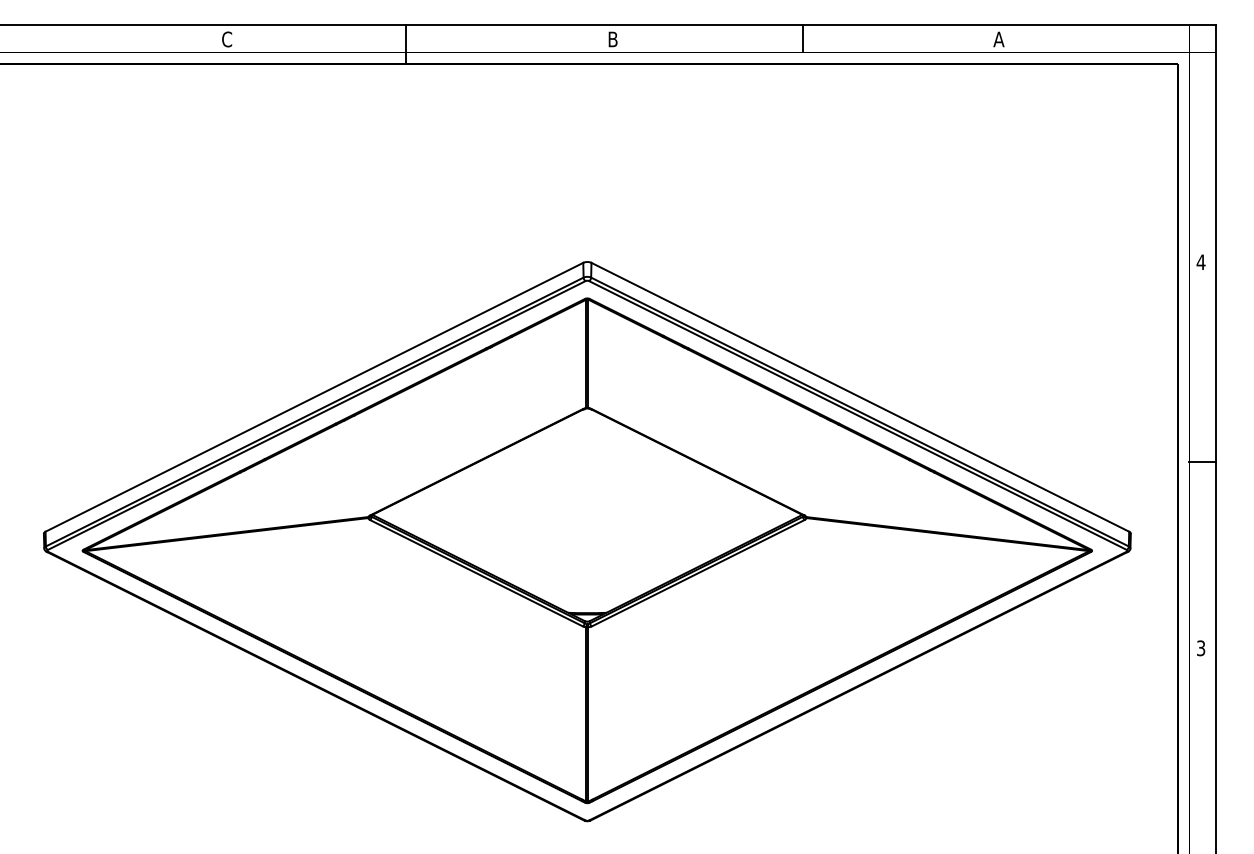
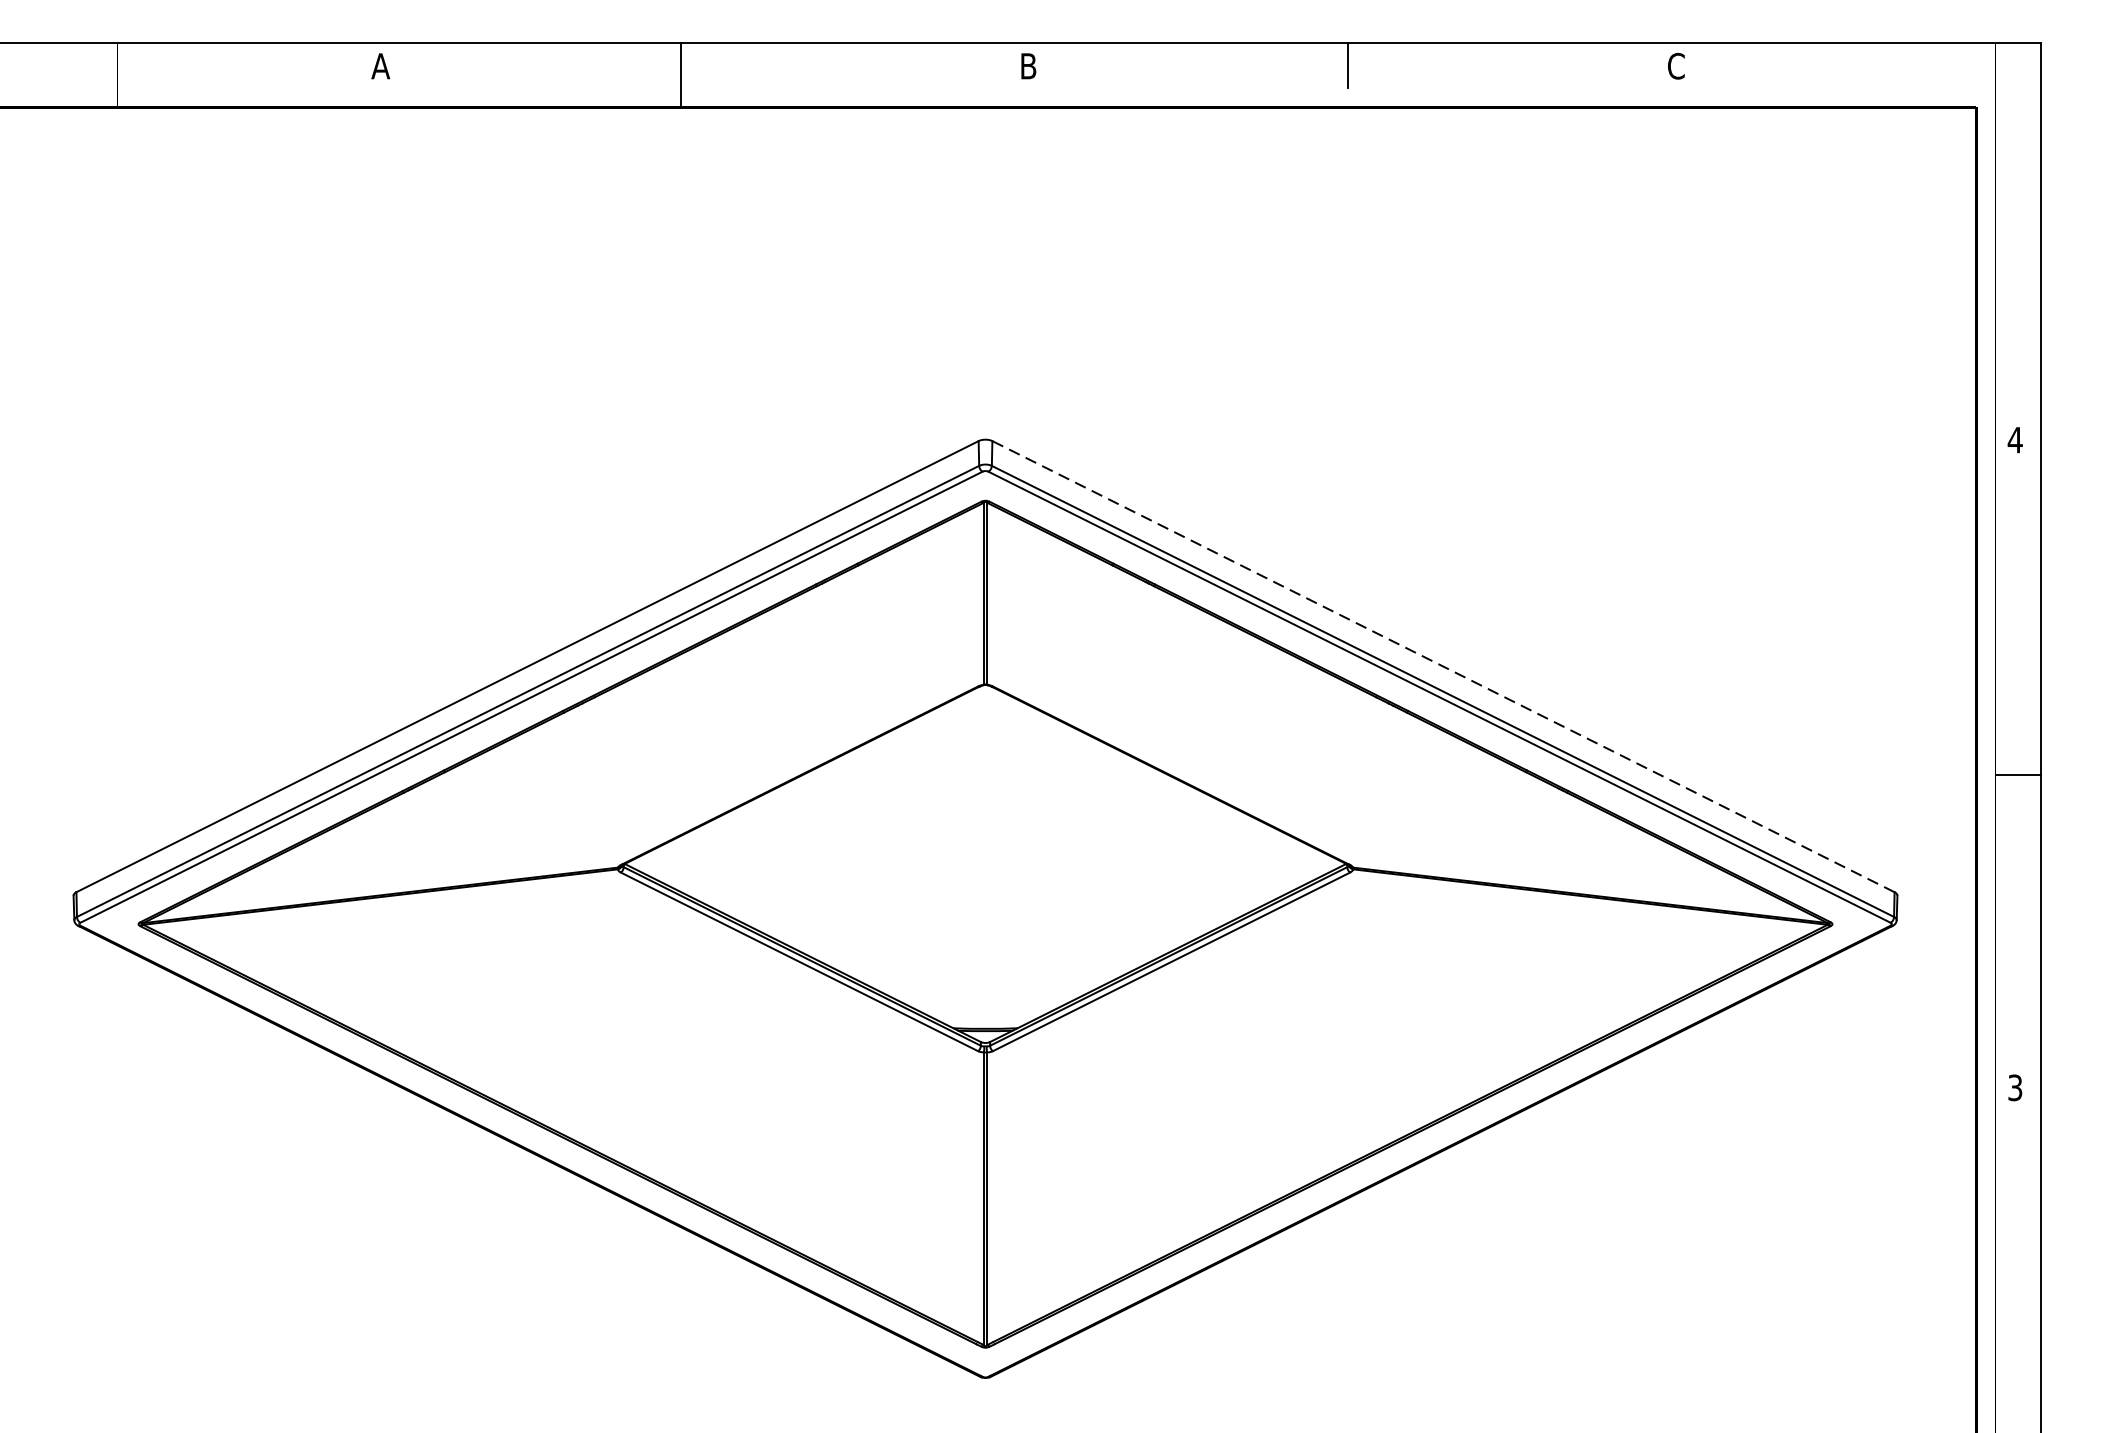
text: (226, 39) -> (380, 66), C -> A
text: (998, 39) -> (1675, 66), A -> C
line: (860, 397) -> (1443, 667), solid -> dashed

